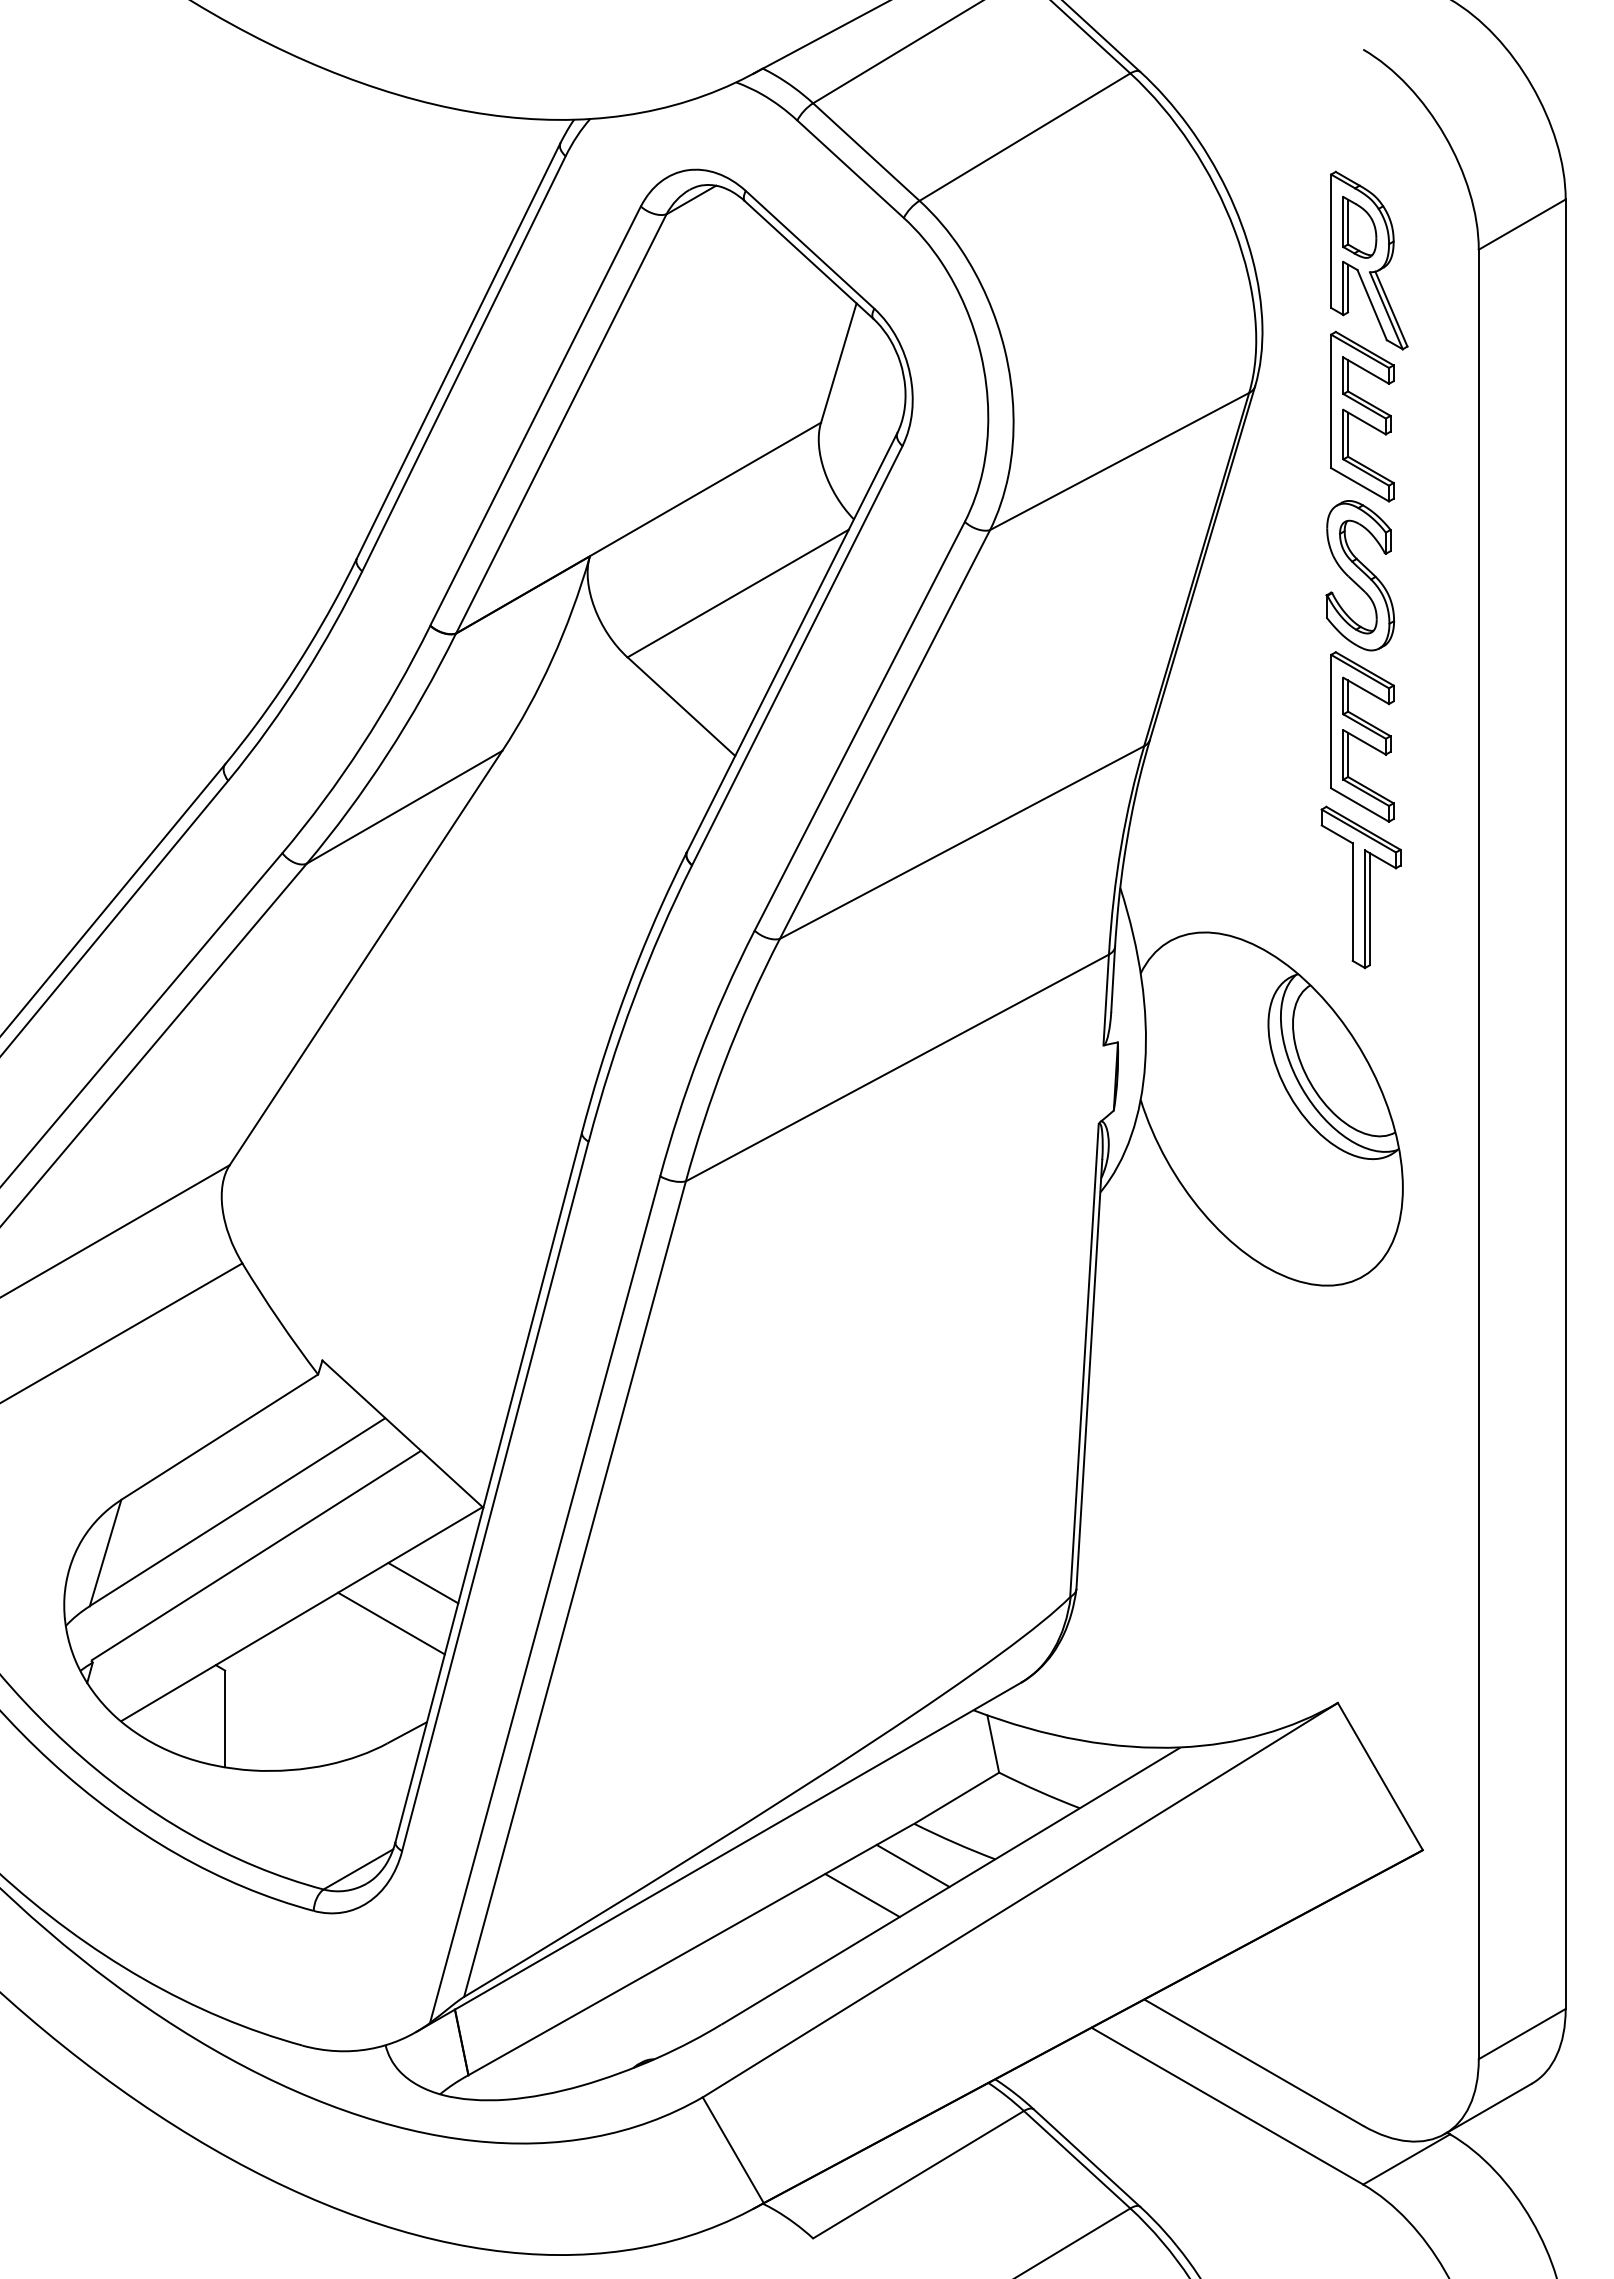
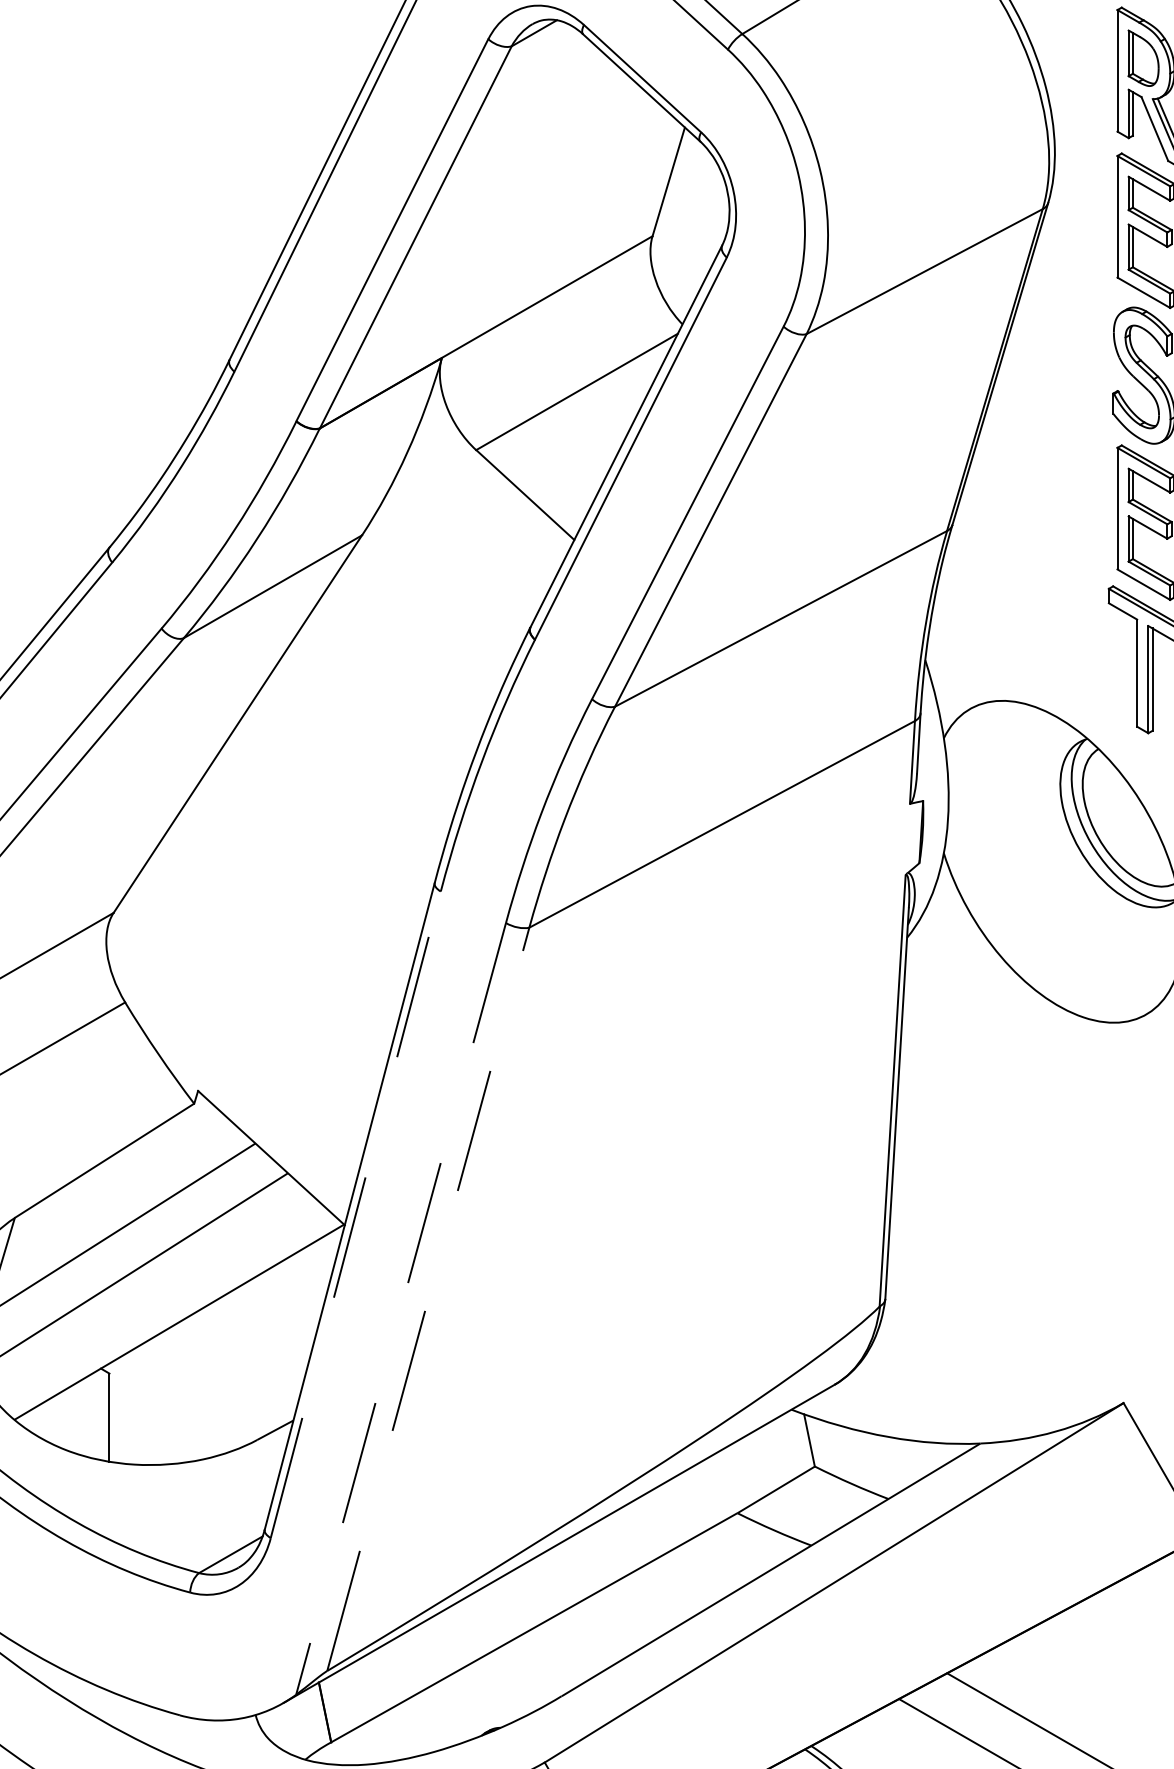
line: (495, 1496) -> (355, 1214), solid -> dashed
line: (423, 1582) -> (290, 1293), removed
line: (575, 1589) -> (428, 1299), solid -> dashed
line: (545, 1599) -> (401, 1308), solid -> dashed
line: (391, 1623) -> (261, 1330), removed
line: (912, 1865) -> (735, 1551), removed
line: (862, 1895) -> (690, 1578), removed

